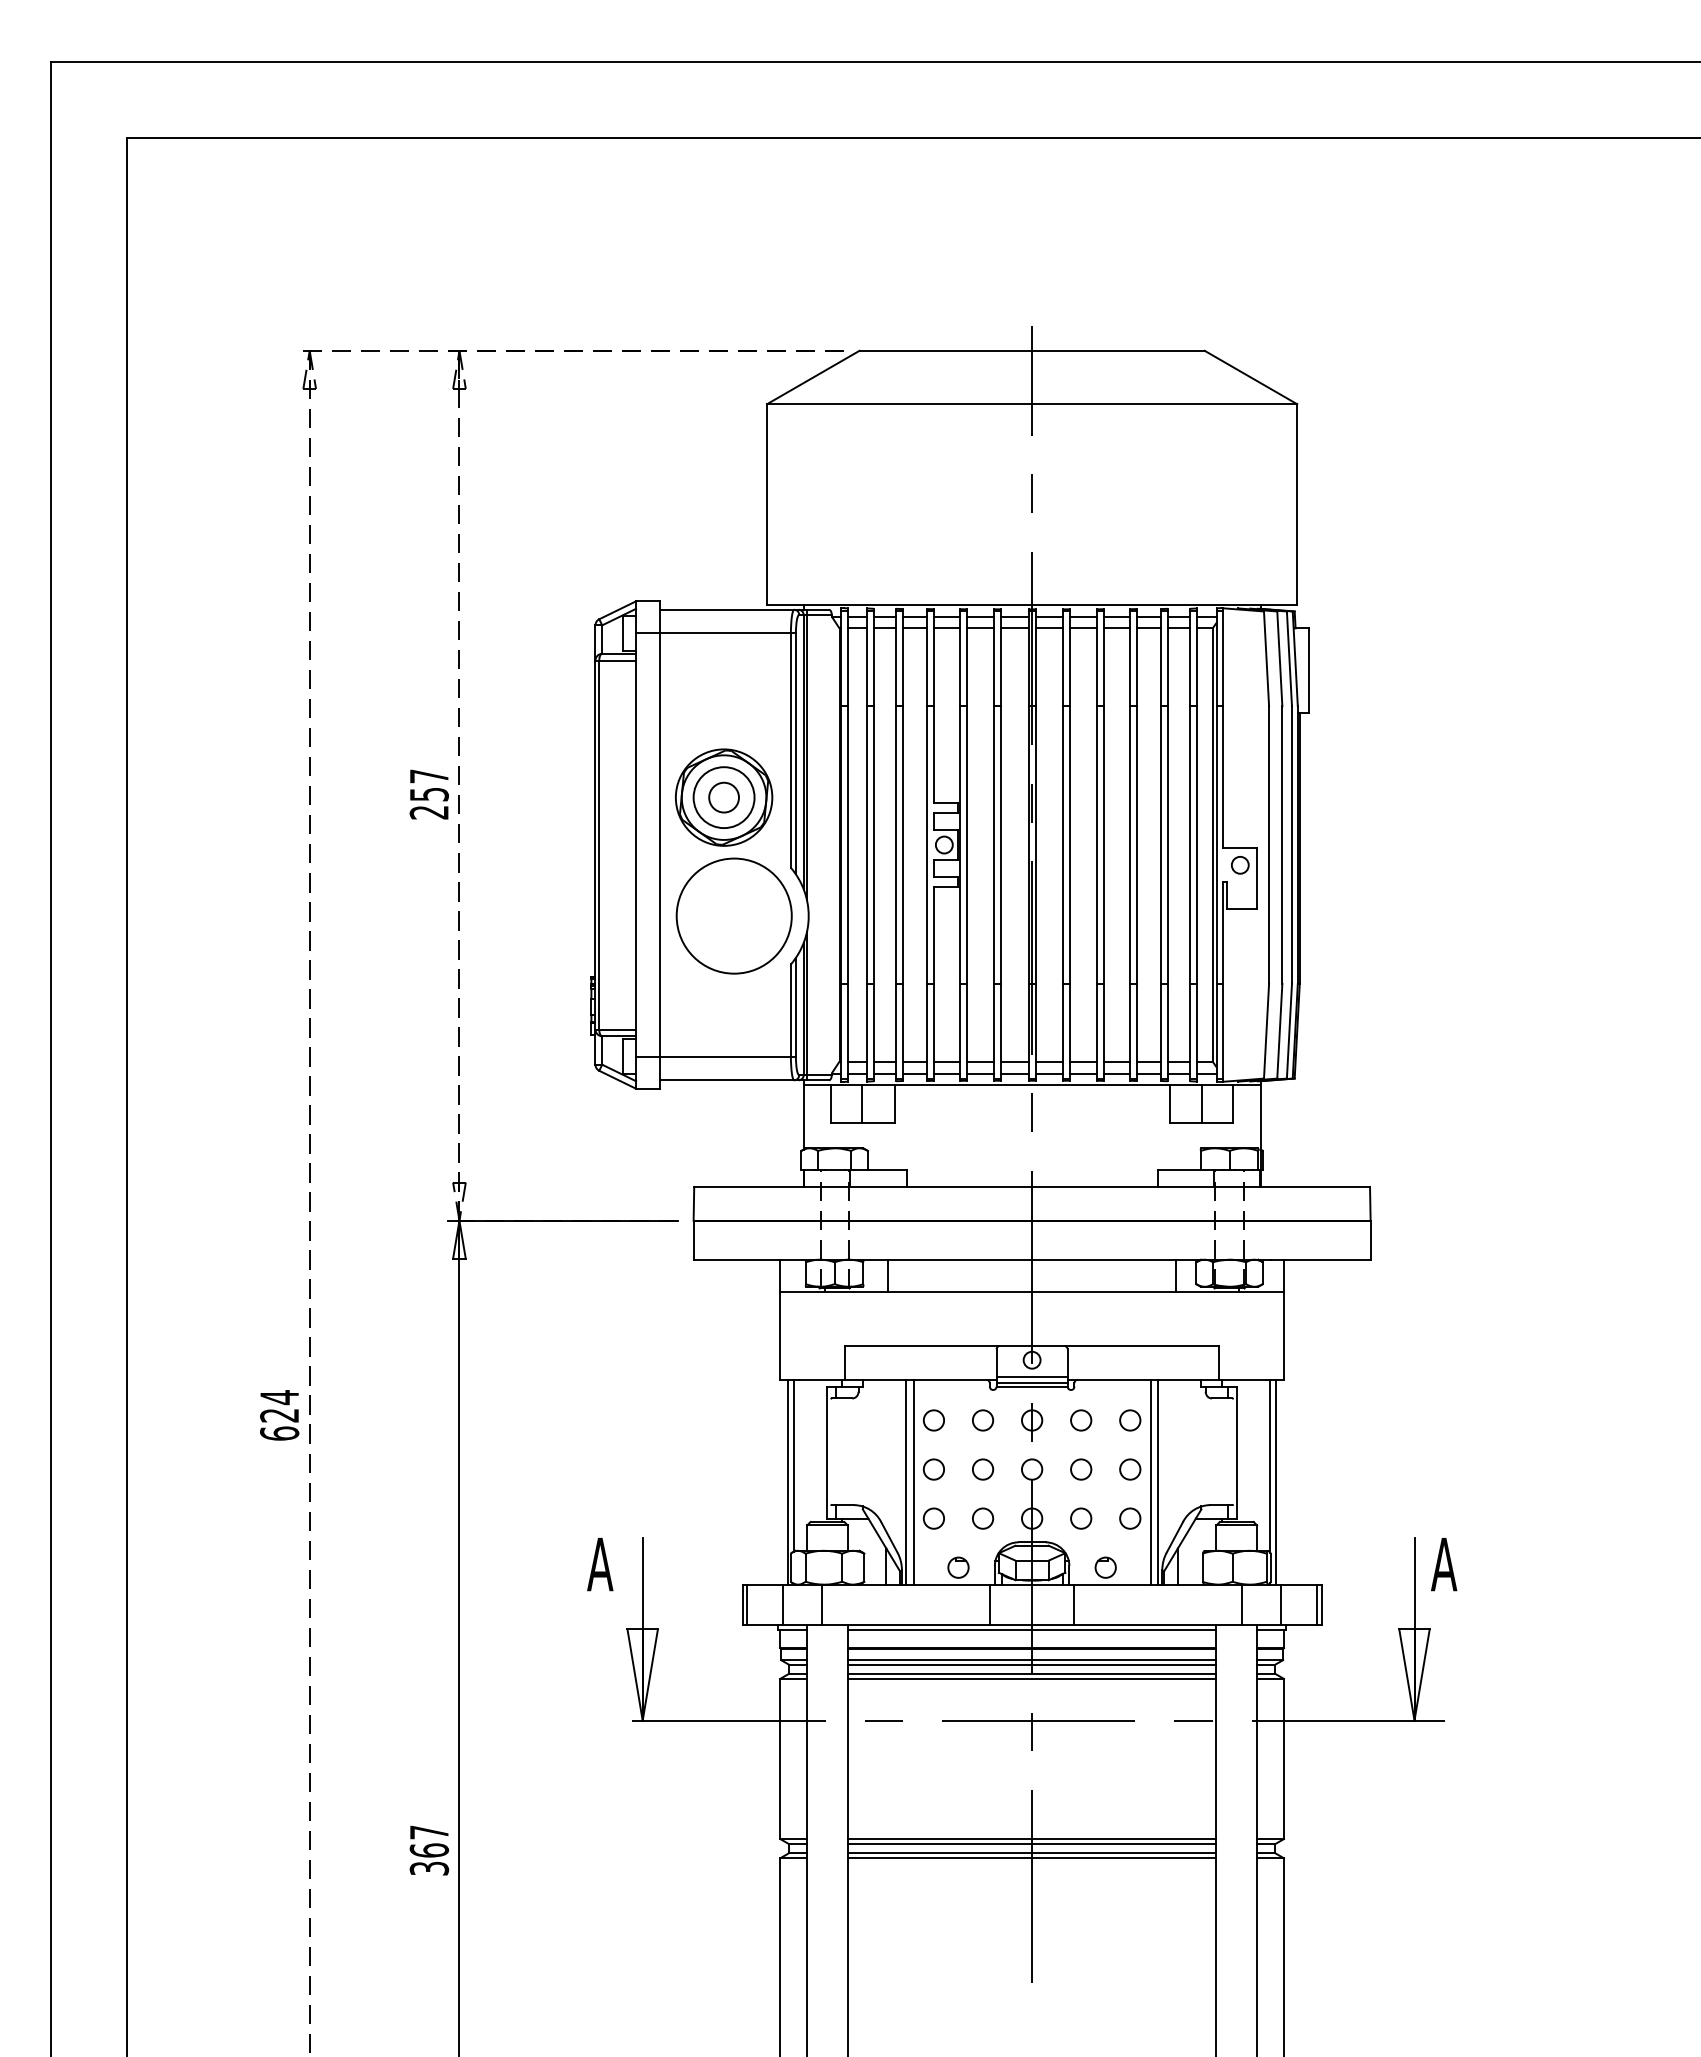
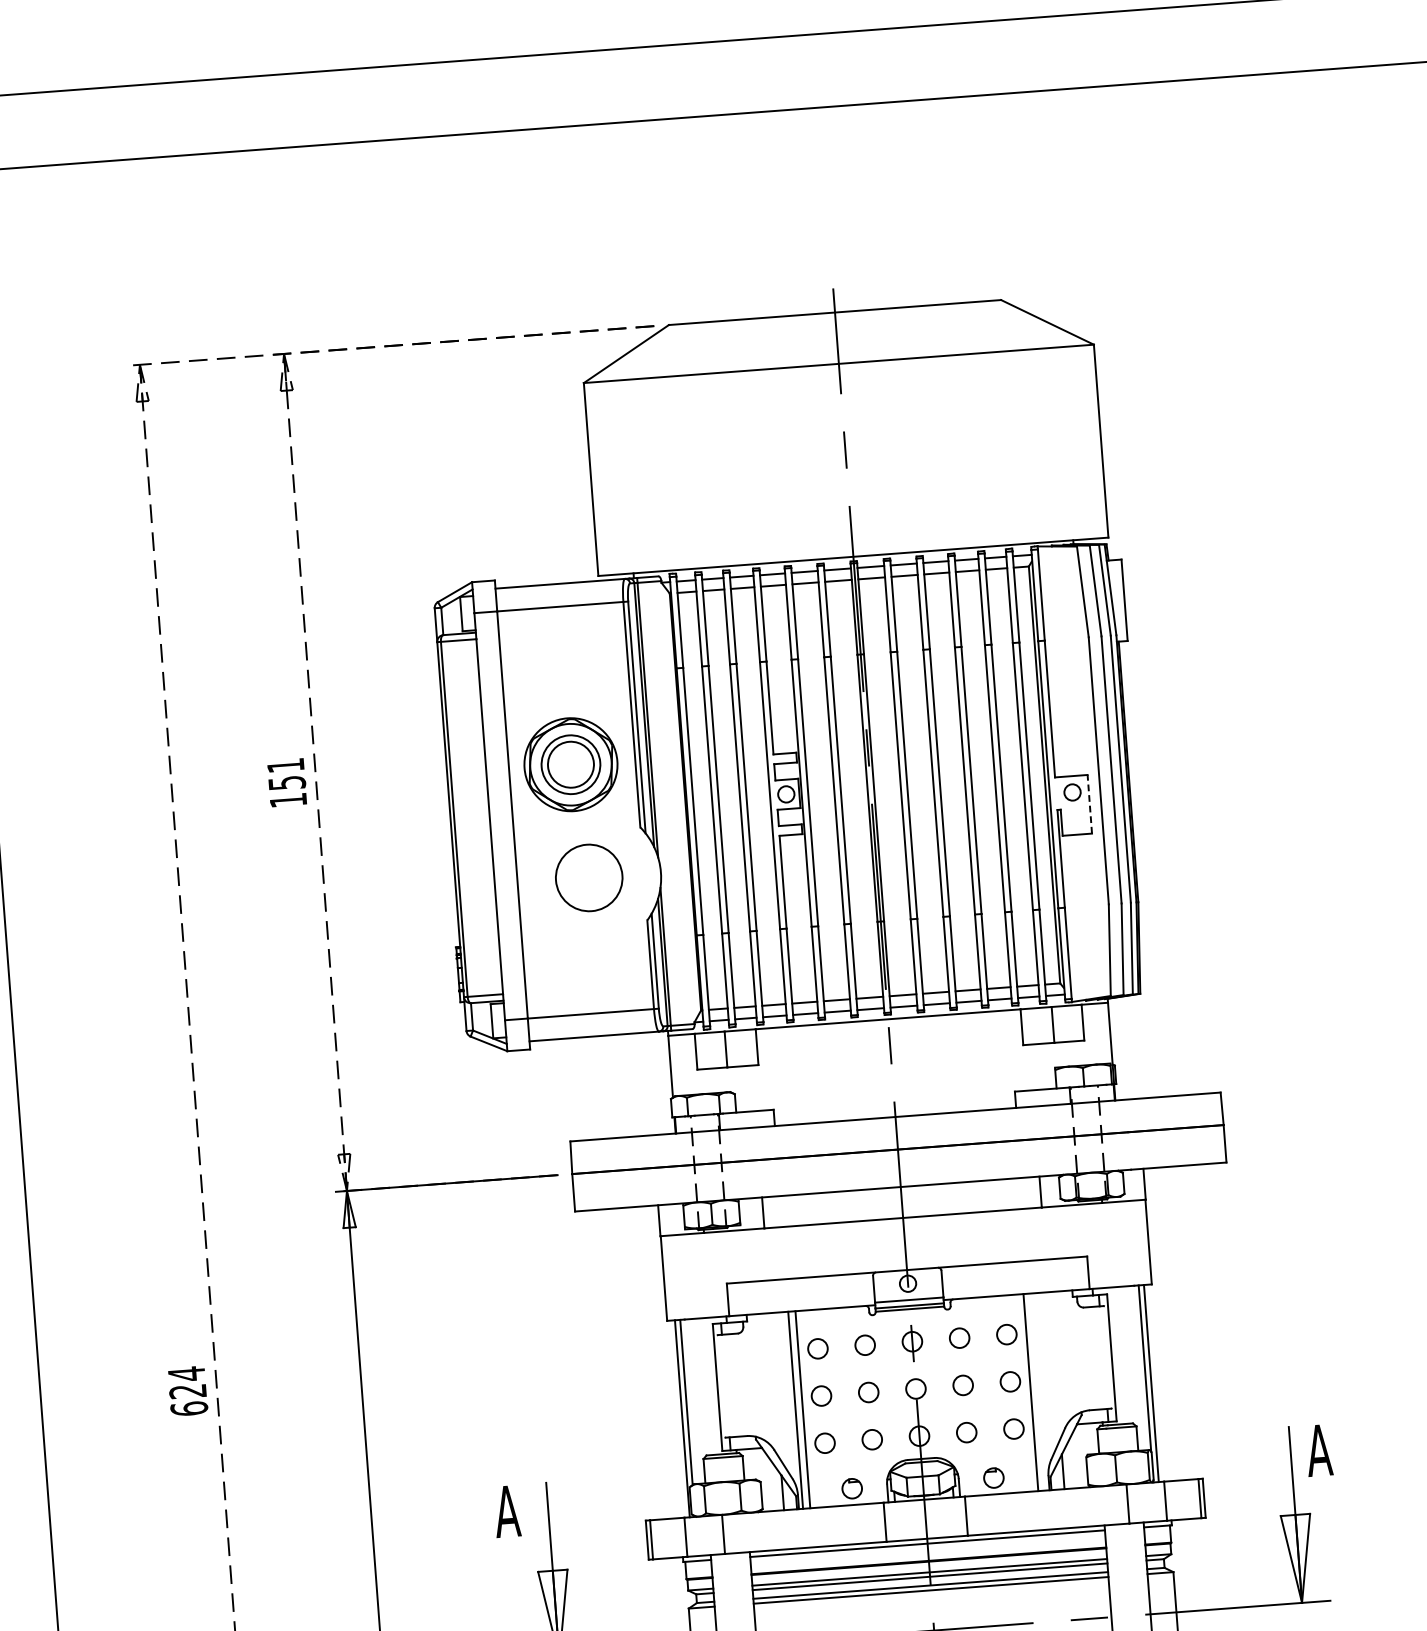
text: (428, 794) -> (286, 783), 257 -> 151
circle: (723, 797) -> (570, 764), size x1.6
line: (1257, 878) -> (1090, 803), solid -> dashed
circle: (733, 915) -> (588, 877), size x0.6
line: (1158, 1481) -> (1038, 1391), removed

